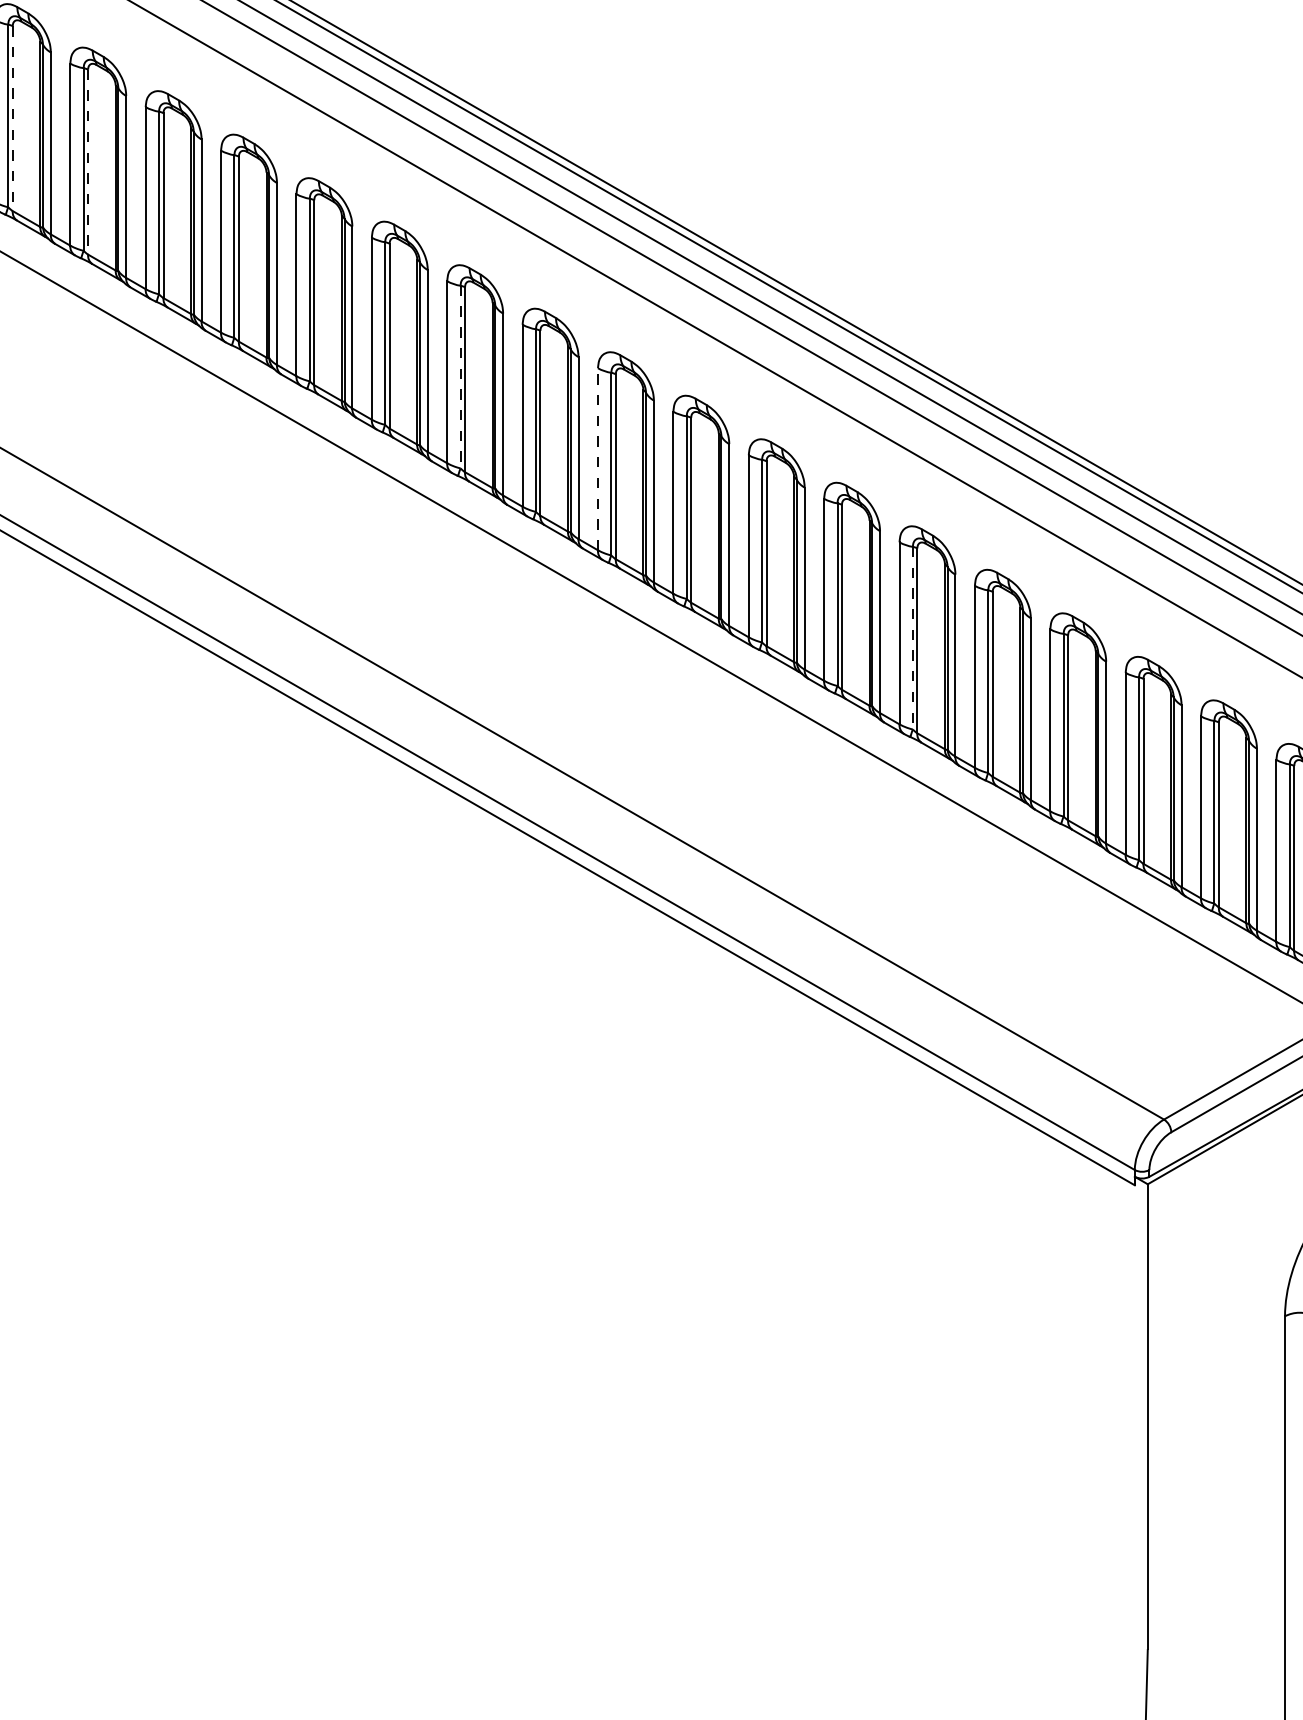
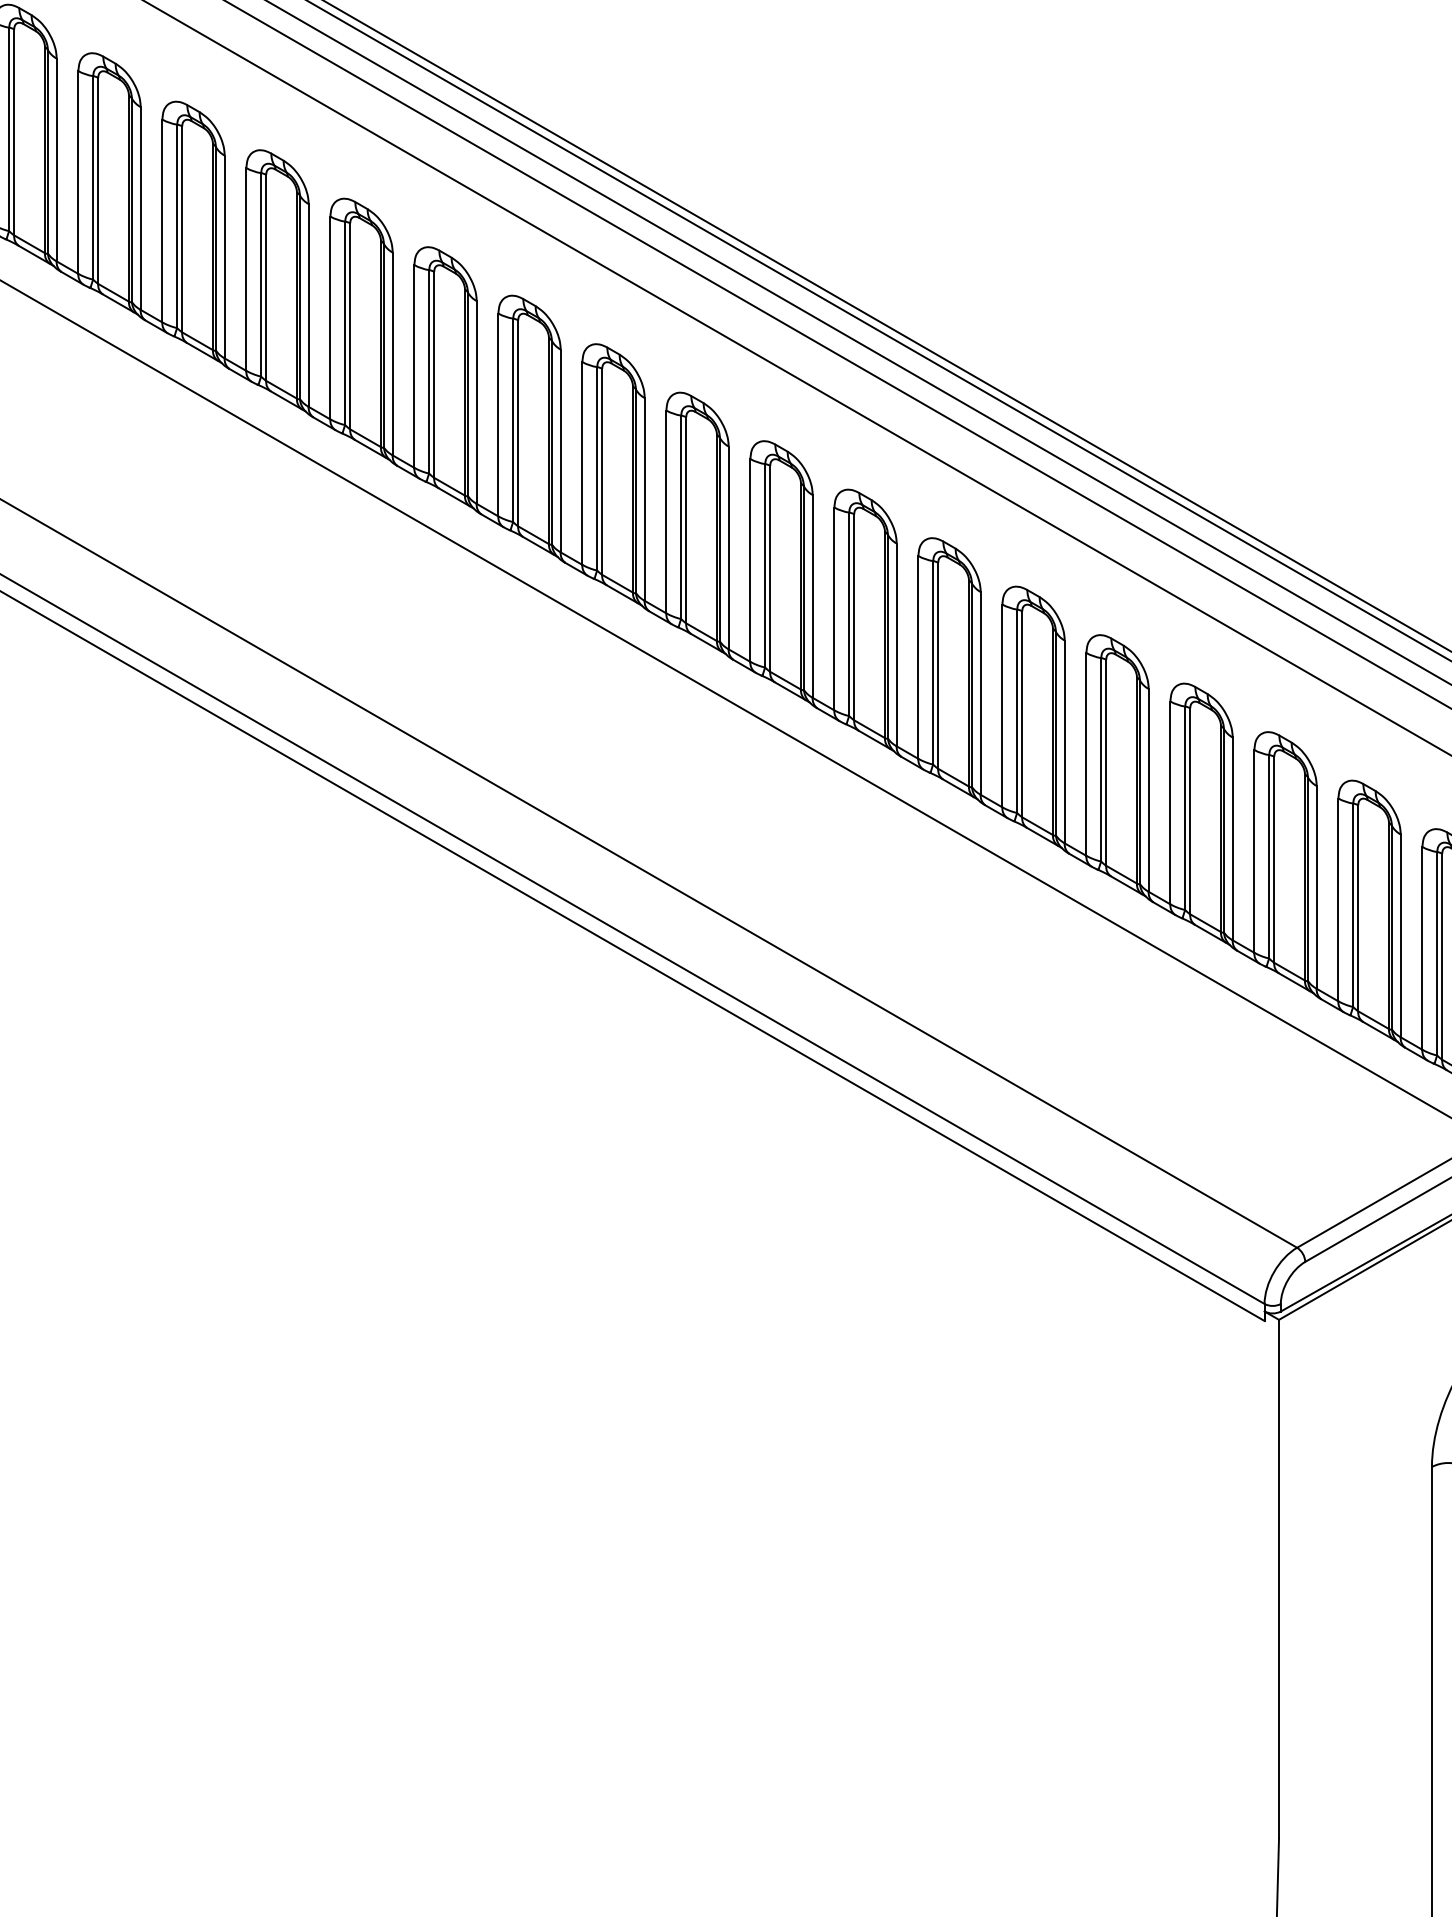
line: (12, 118) -> (14, 132), dashed -> solid
line: (88, 162) -> (98, 181), dashed -> solid
line: (460, 377) -> (513, 420), dashed -> solid
line: (598, 458) -> (666, 511), dashed -> solid
line: (913, 638) -> (1017, 711), dashed -> solid

